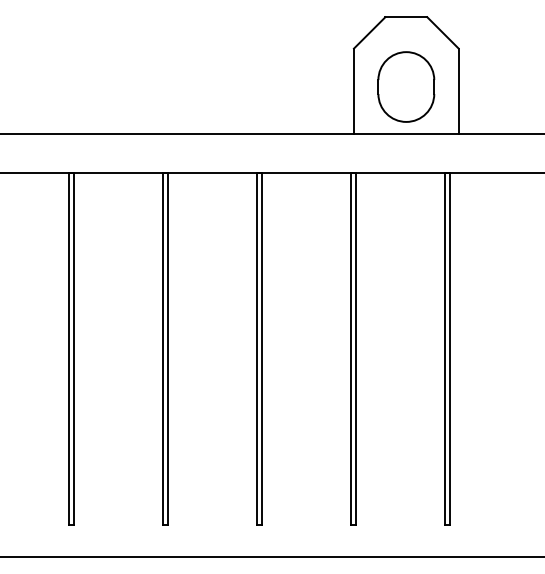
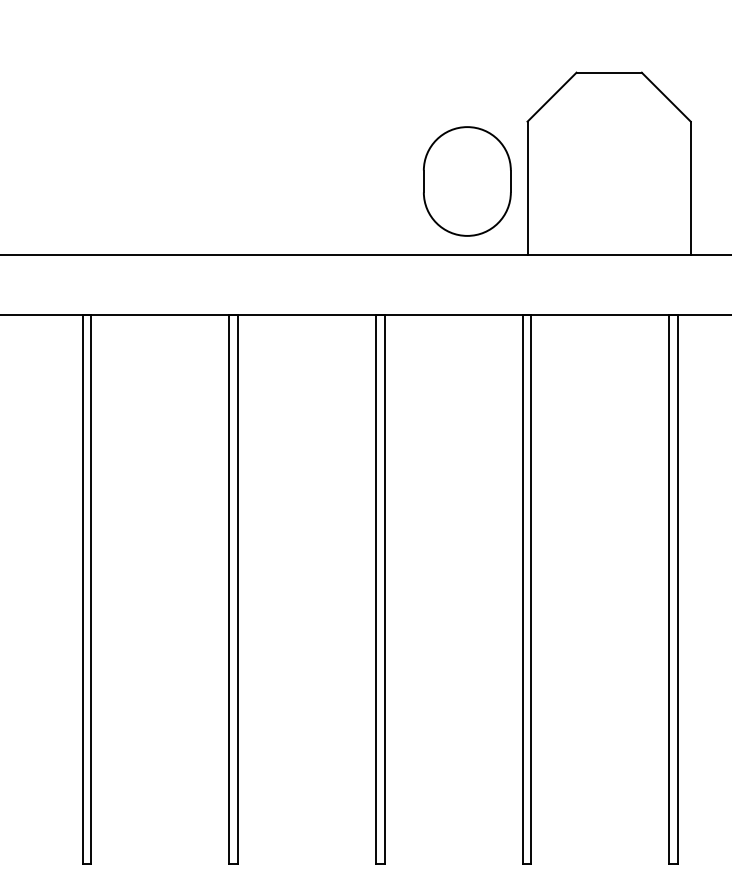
part: (406, 86) -> (467, 180), moved

